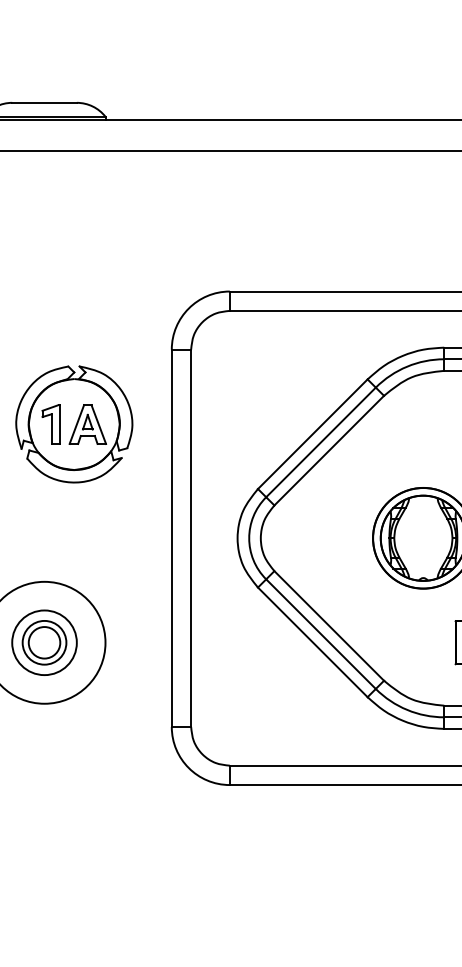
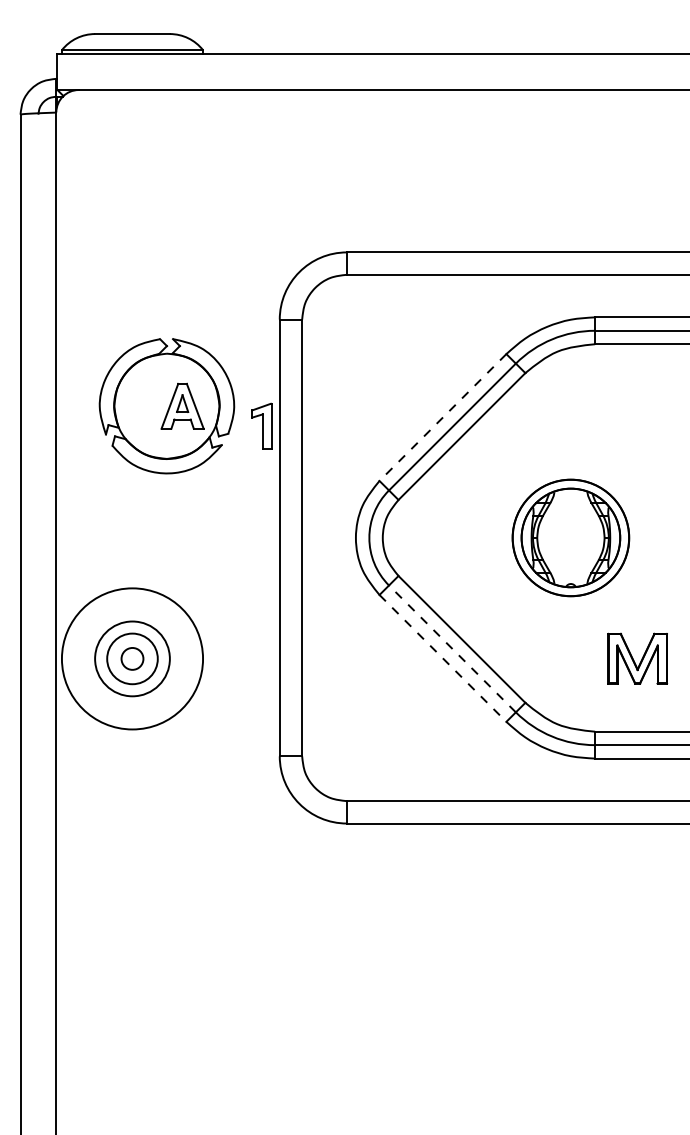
part: (50, 423) -> (261, 425), moved
line: (312, 434) -> (442, 417), solid -> dashed
line: (321, 633) -> (452, 648), solid -> dashed
circle: (44, 642) -> (132, 658), size x0.6
line: (312, 642) -> (442, 658), solid -> dashed

